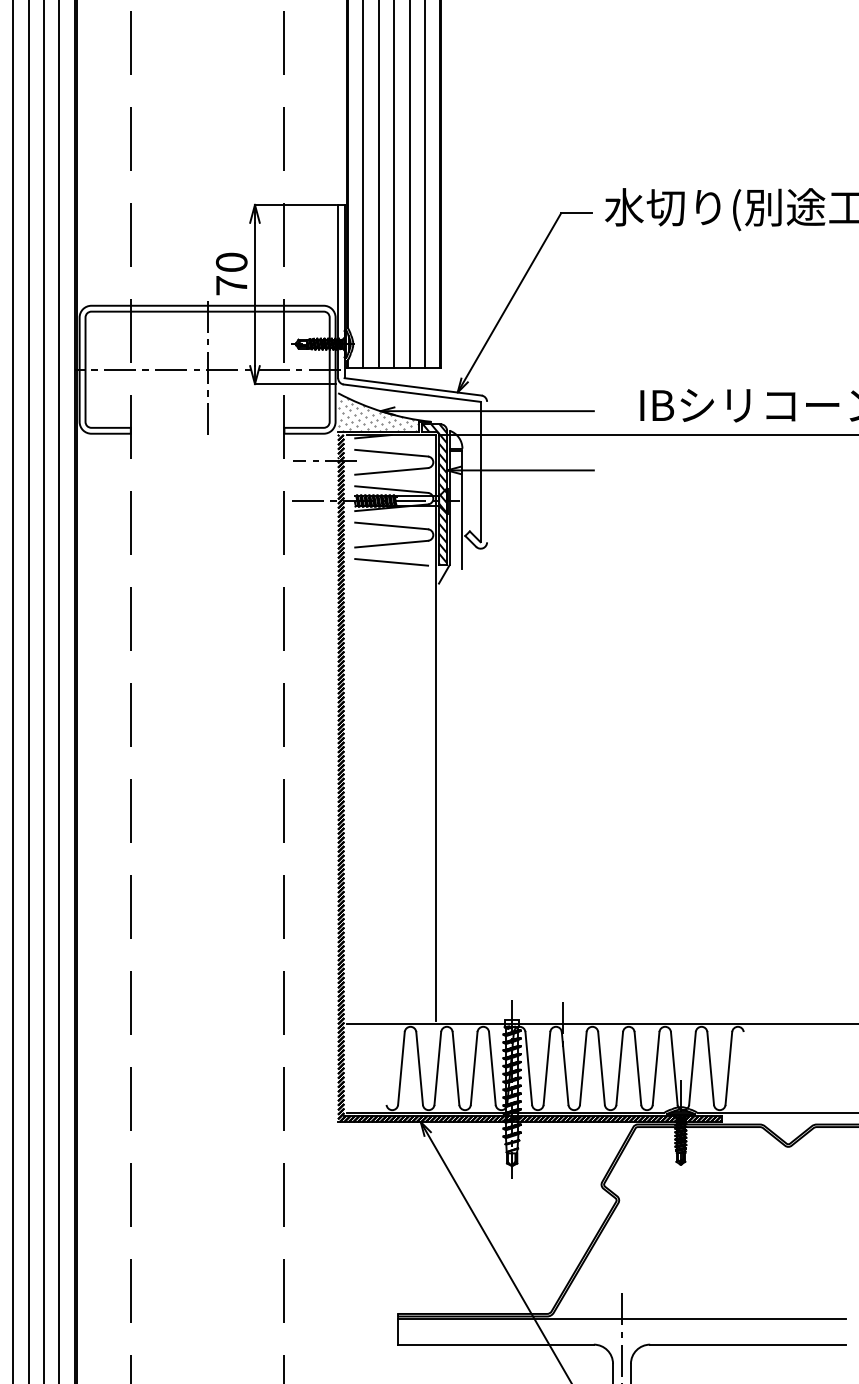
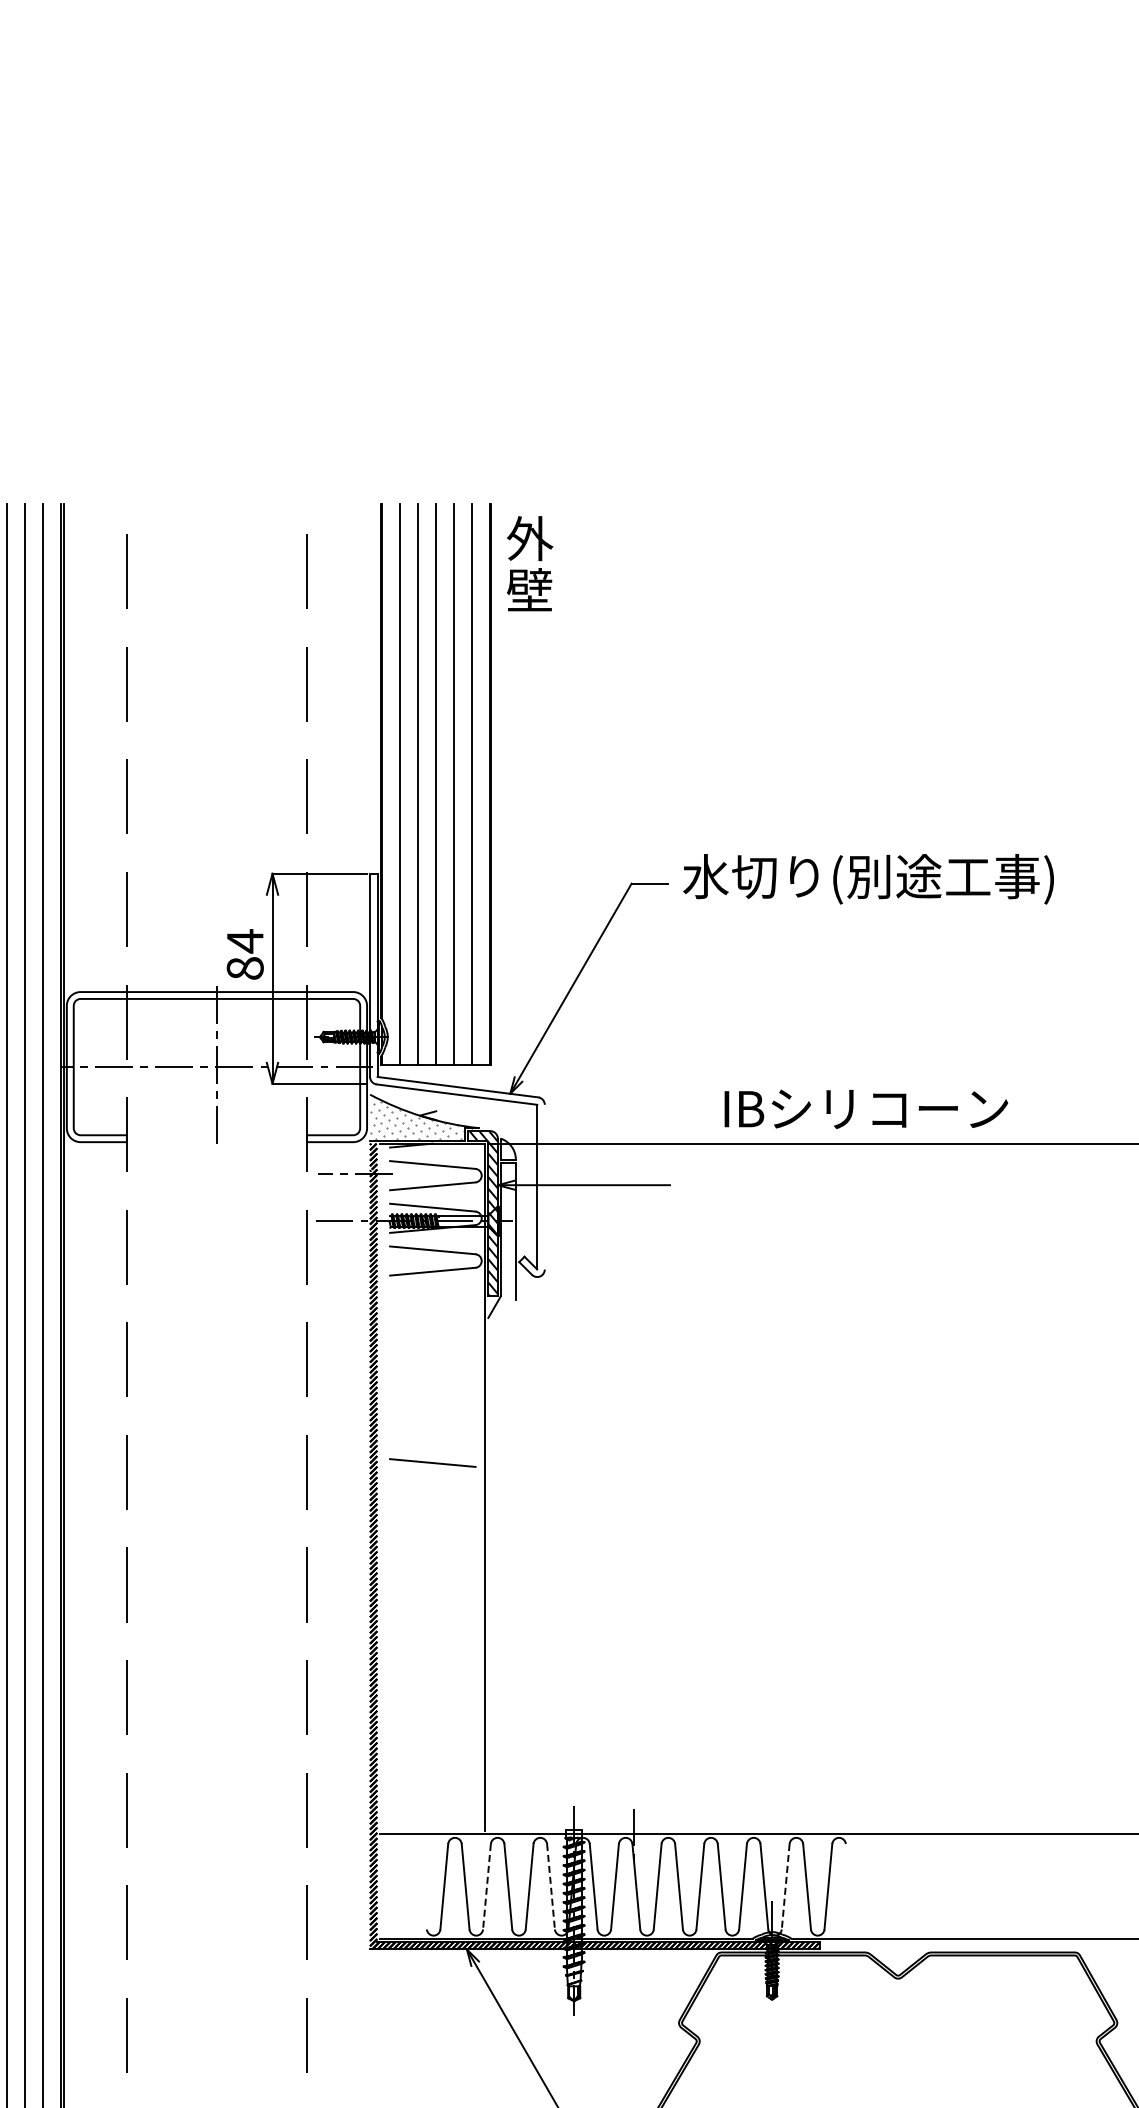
text: (231, 273) -> (244, 954), 70 -> 84
line: (486, 411) -> (544, 1115), removed
line: (391, 561) -> (432, 1462), moved
line: (437, 1068) -> (486, 1886), solid -> dashed
line: (491, 1068) -> (550, 1886), solid -> dashed
line: (692, 1068) -> (785, 1886), solid -> dashed

